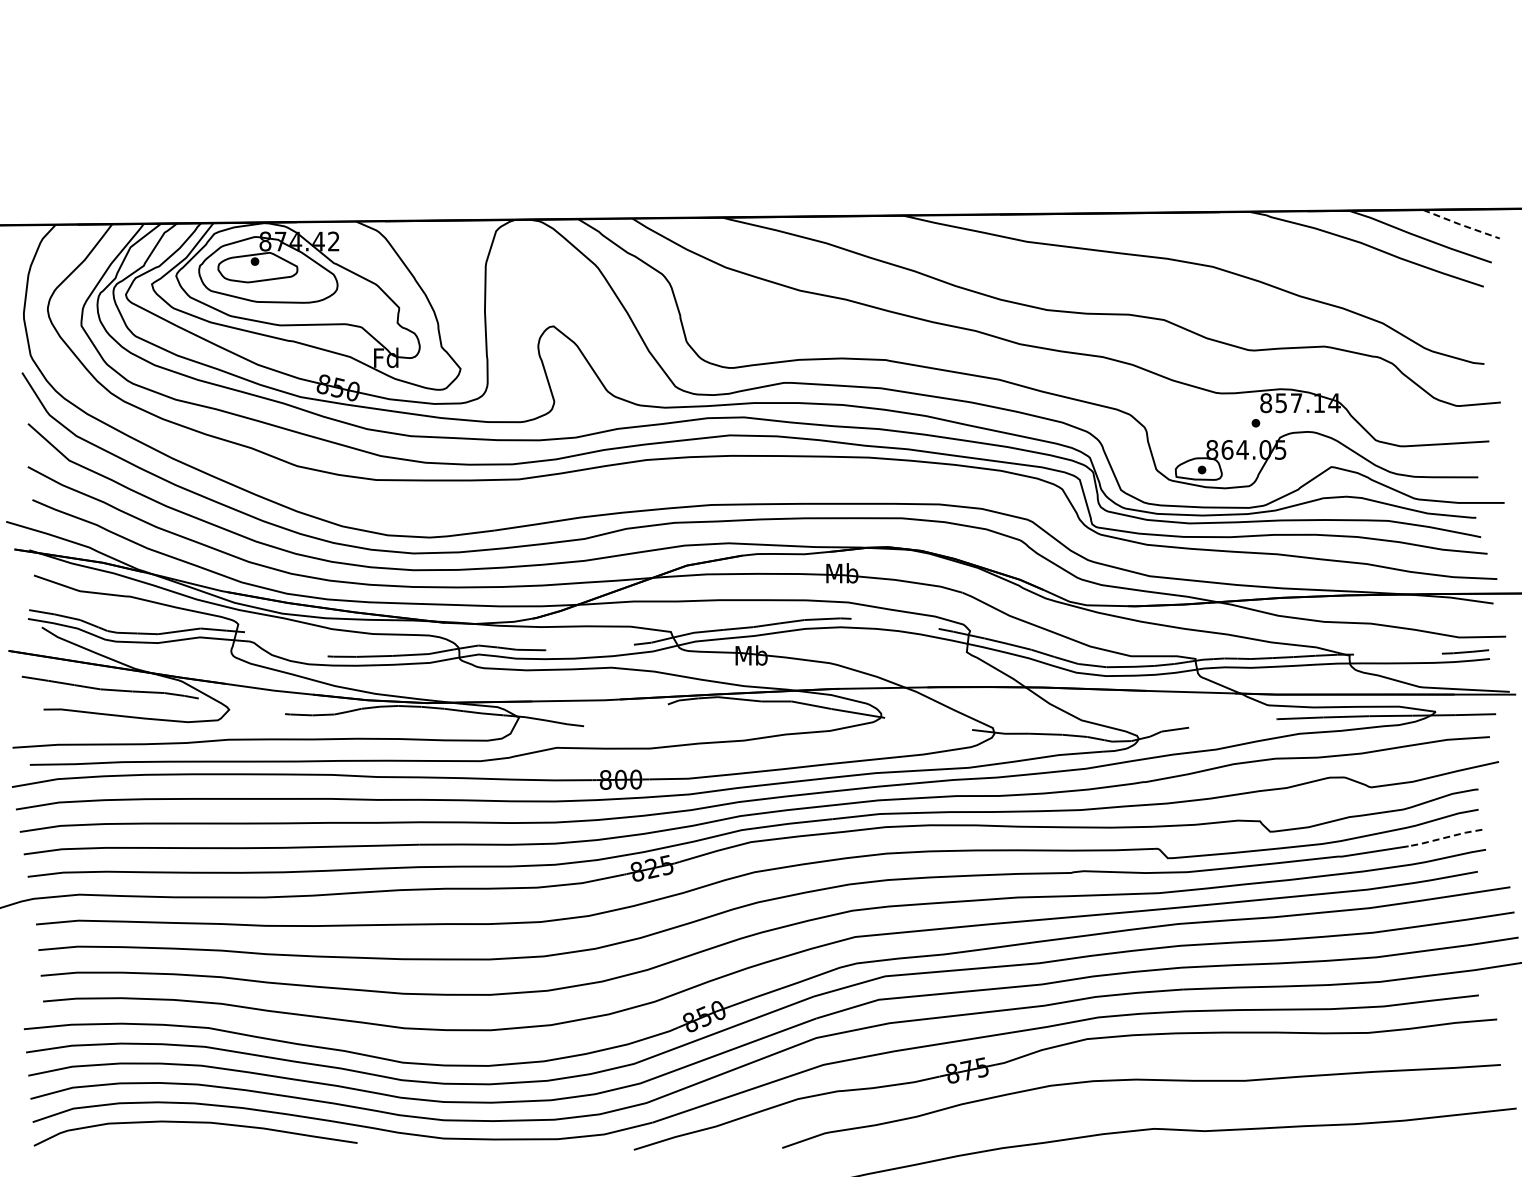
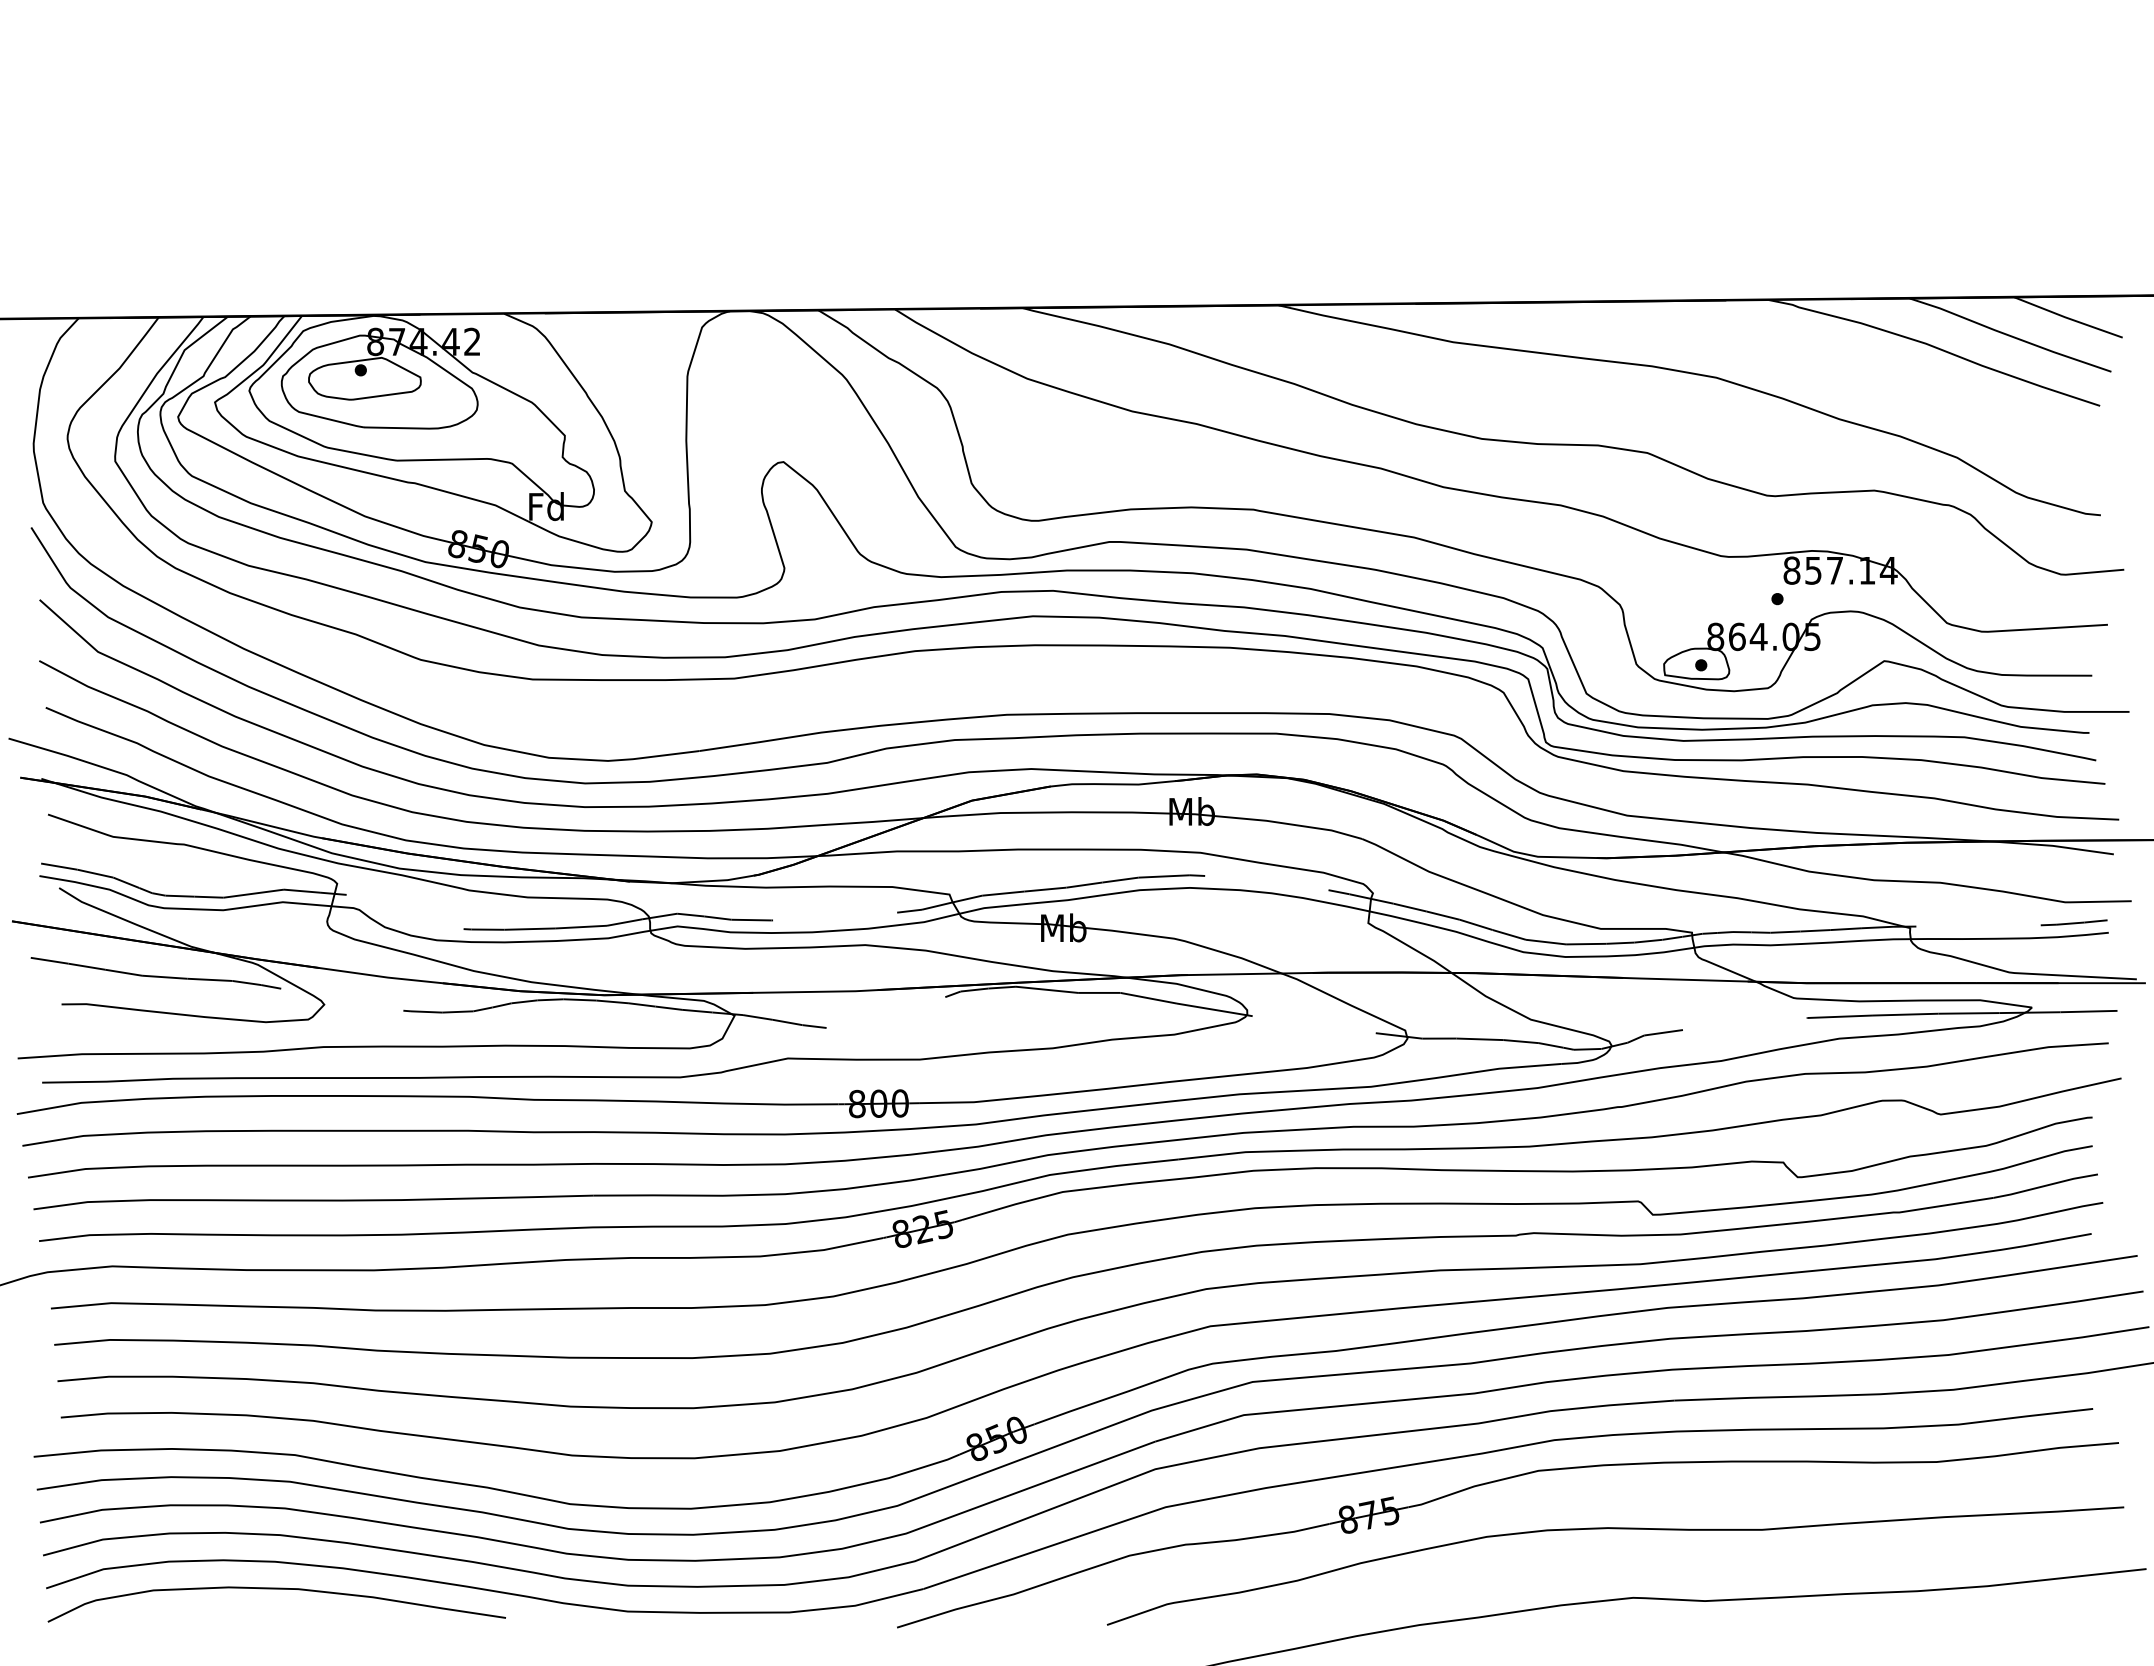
line: (1460, 224) -> (2067, 317), dashed -> solid
line: (1444, 837) -> (2044, 1185), dashed -> solid

